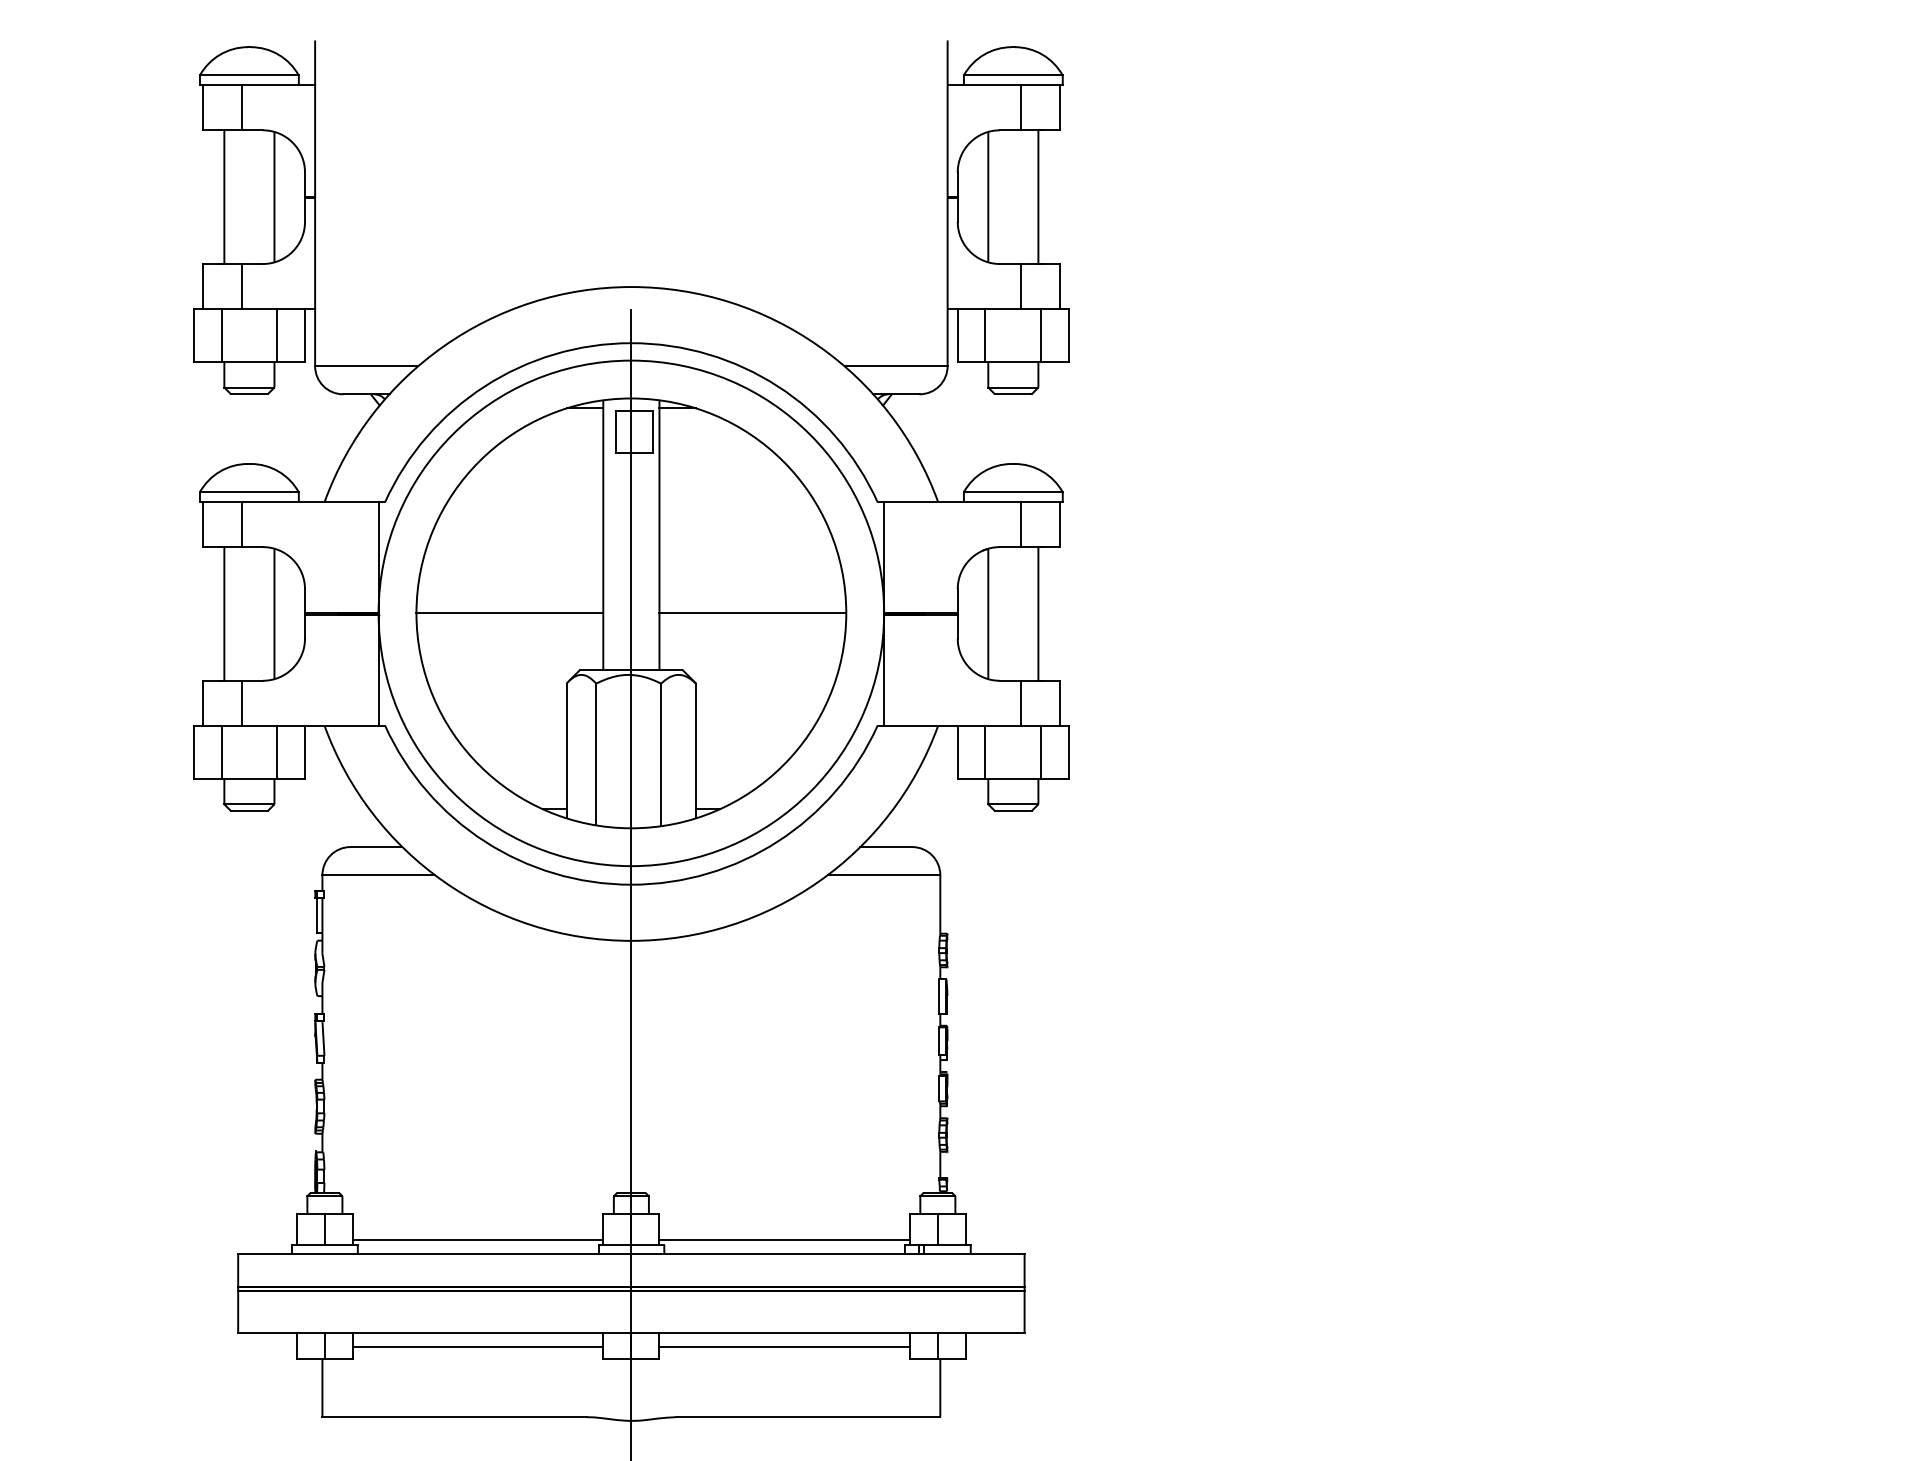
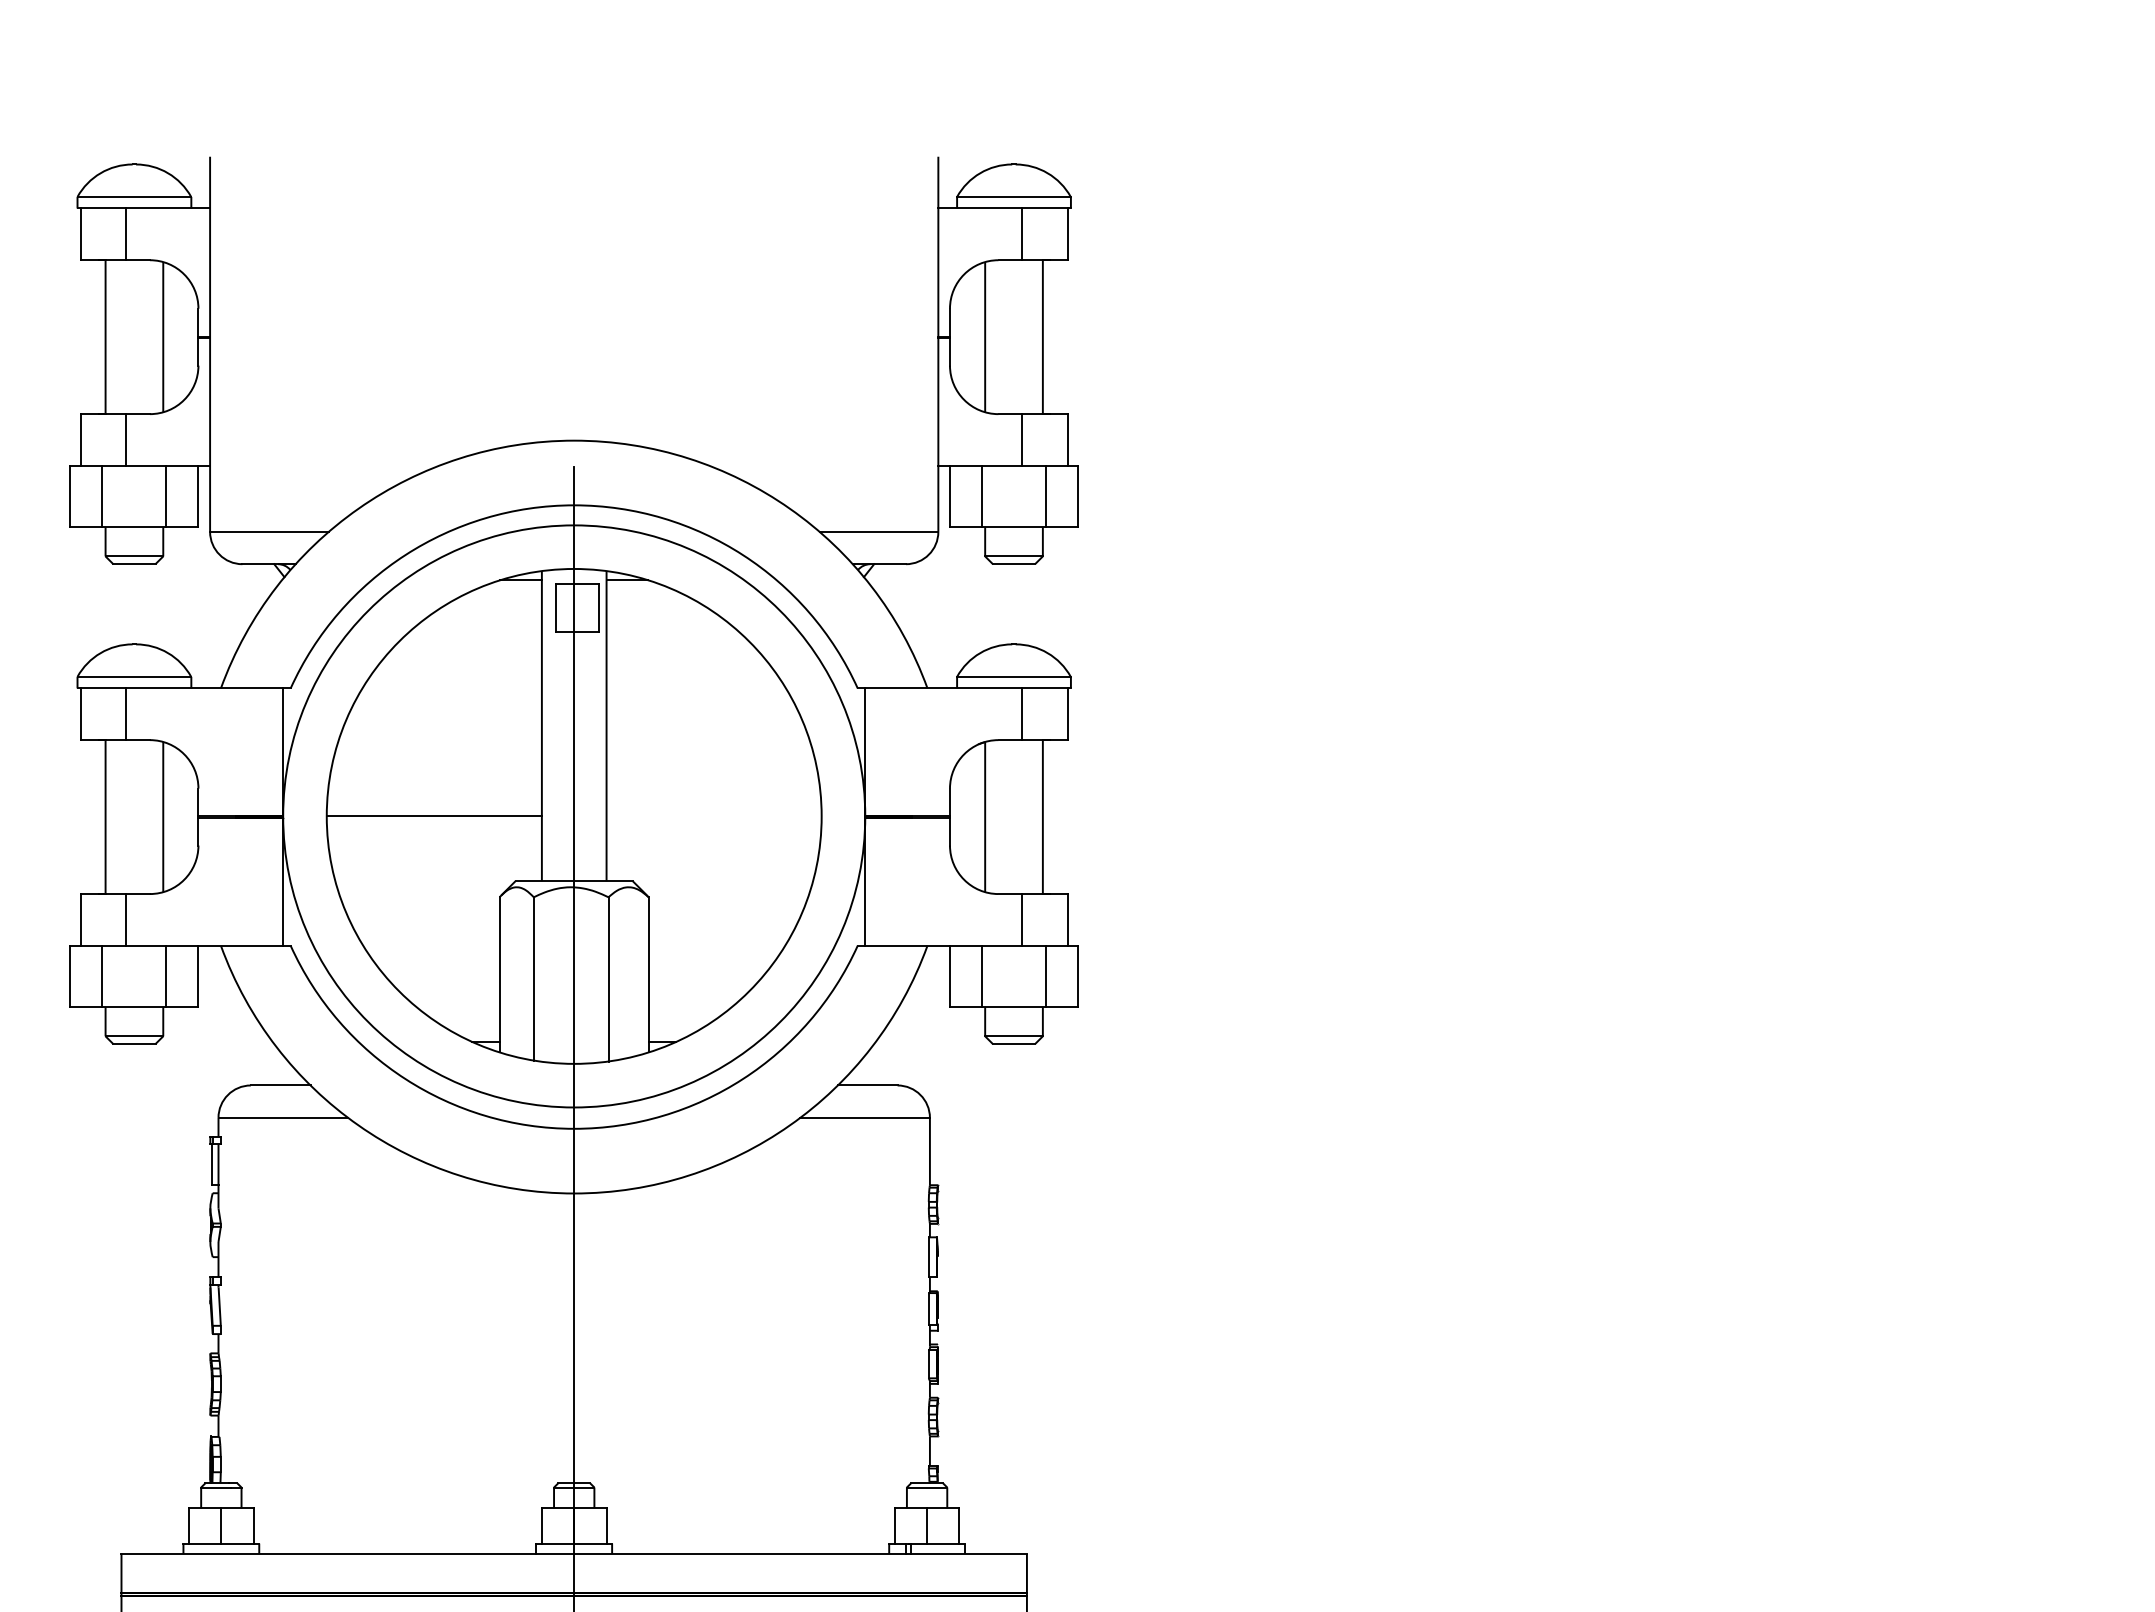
line: (752, 613) -> (713, 816), removed
line: (477, 1239) -> (397, 1537), removed
line: (784, 1239) -> (750, 1537), removed

